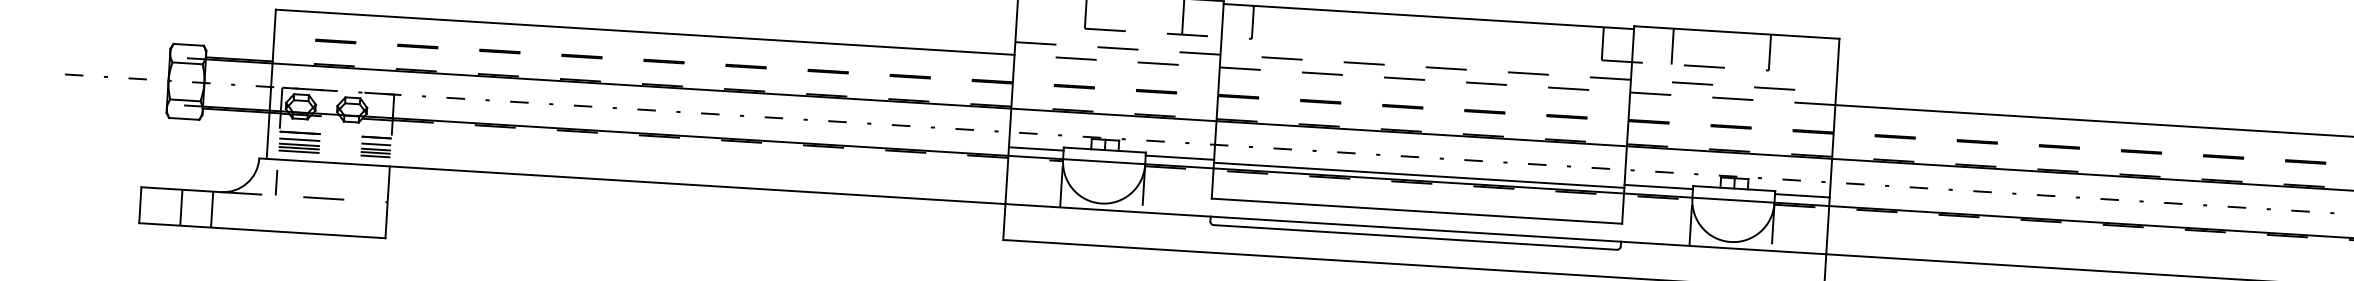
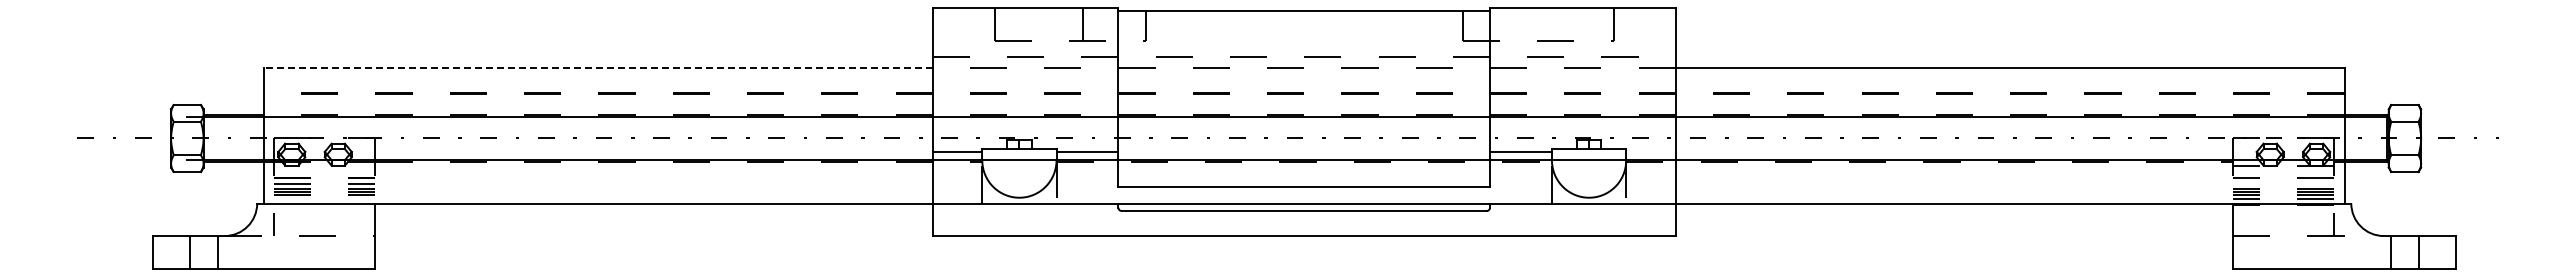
line: (644, 32) -> (597, 68), solid -> dashed
line: (1672, 46) -> (1525, 24), removed
line: (1419, 175) -> (1304, 154), removed
line: (1801, 196) -> (1650, 152), removed

